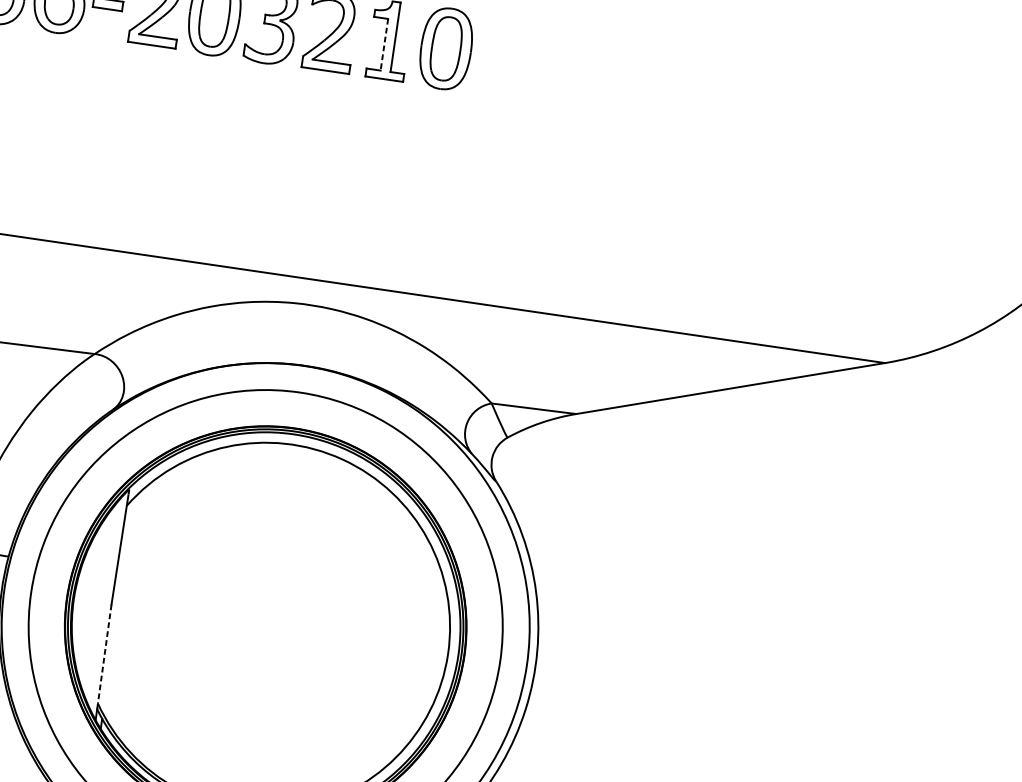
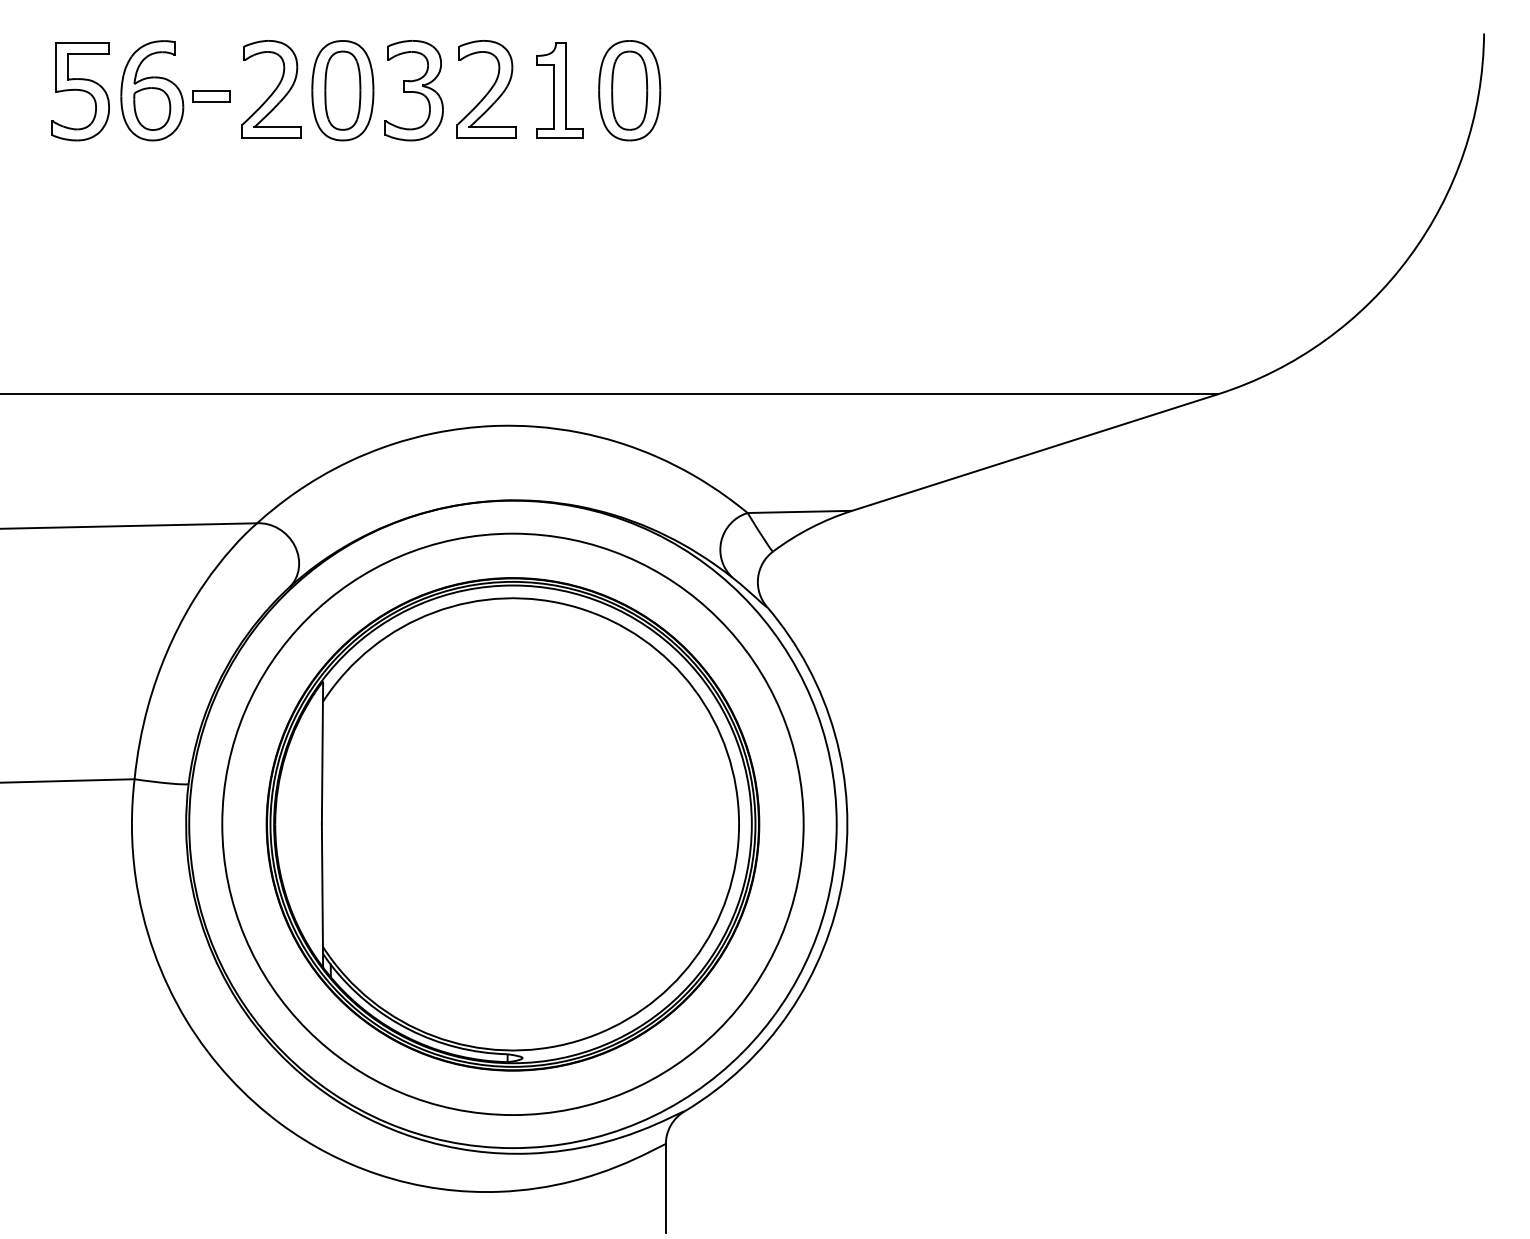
line: (383, 45) -> (553, 97), dashed -> solid
line: (104, 654) -> (322, 886), dashed -> solid

